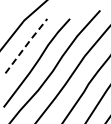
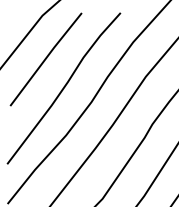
line: (26, 45) -> (46, 58), dashed -> solid

